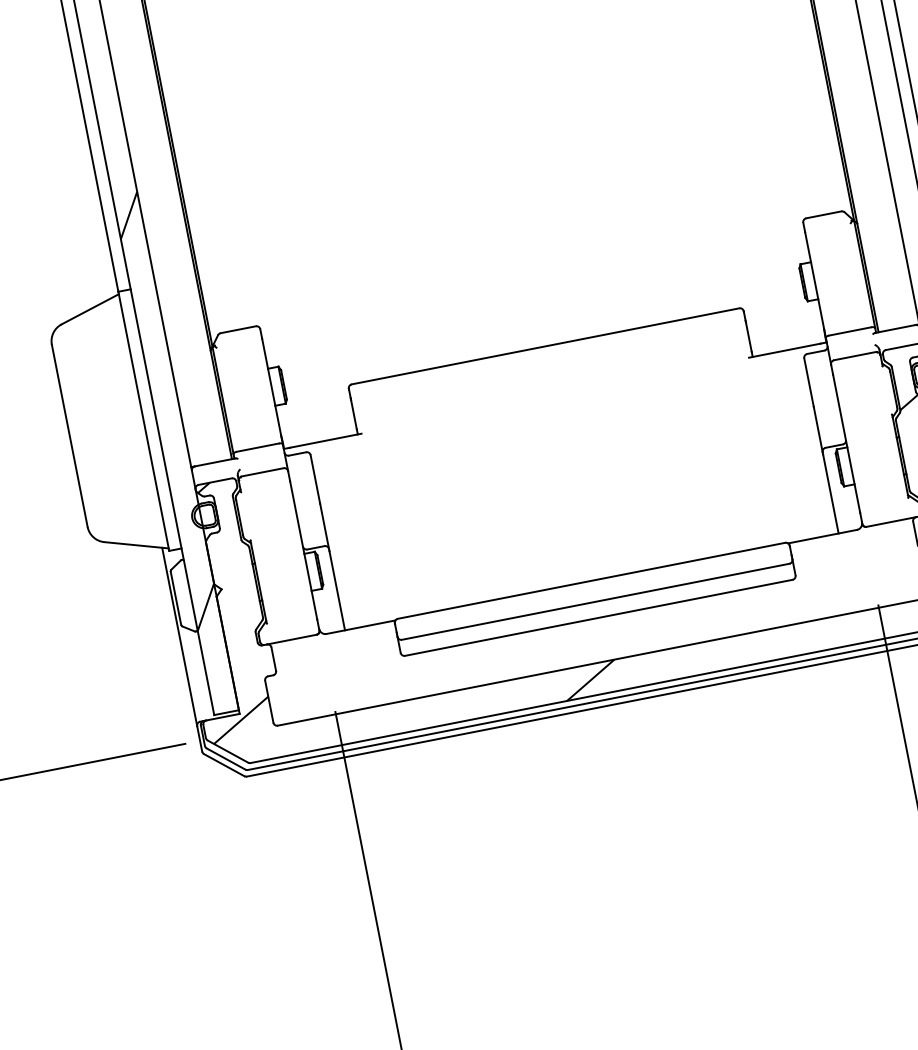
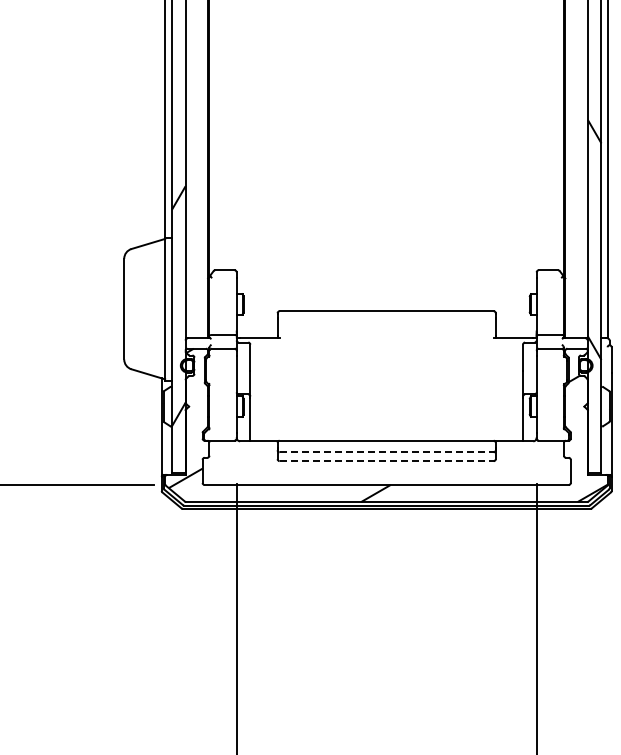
line: (597, 601) -> (387, 452), solid -> dashed
line: (600, 618) -> (387, 461), solid -> dashed

